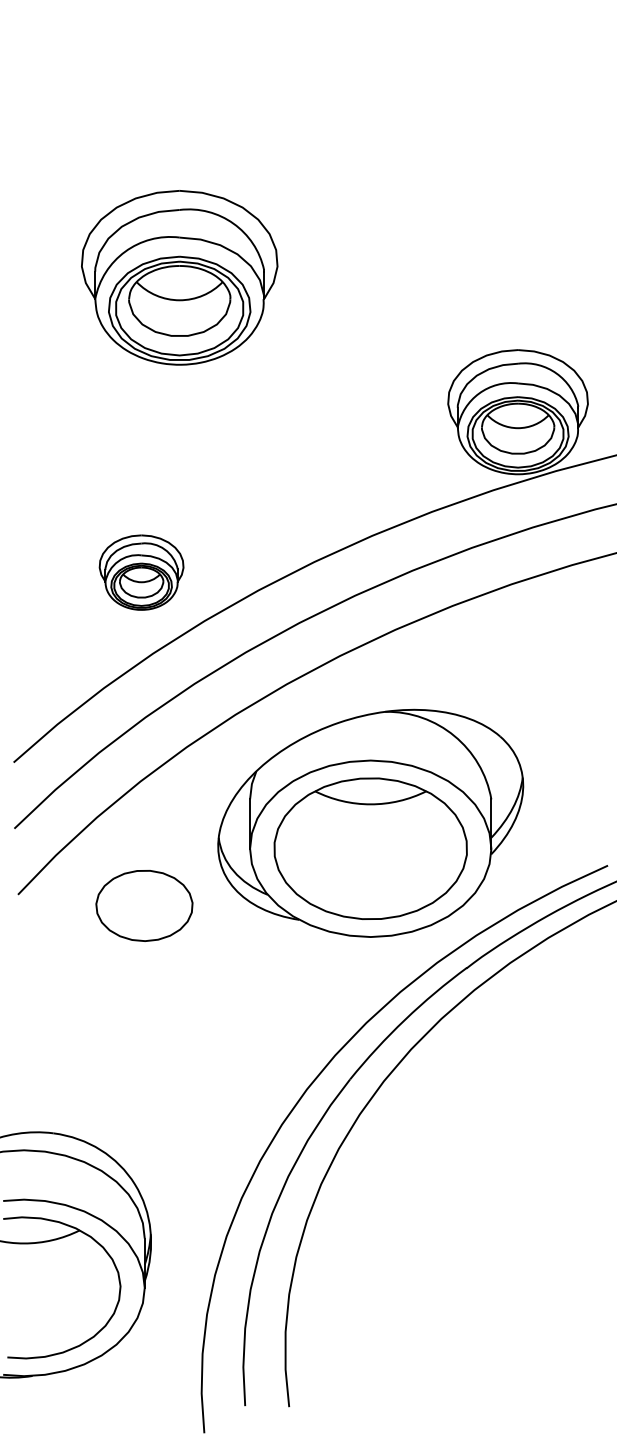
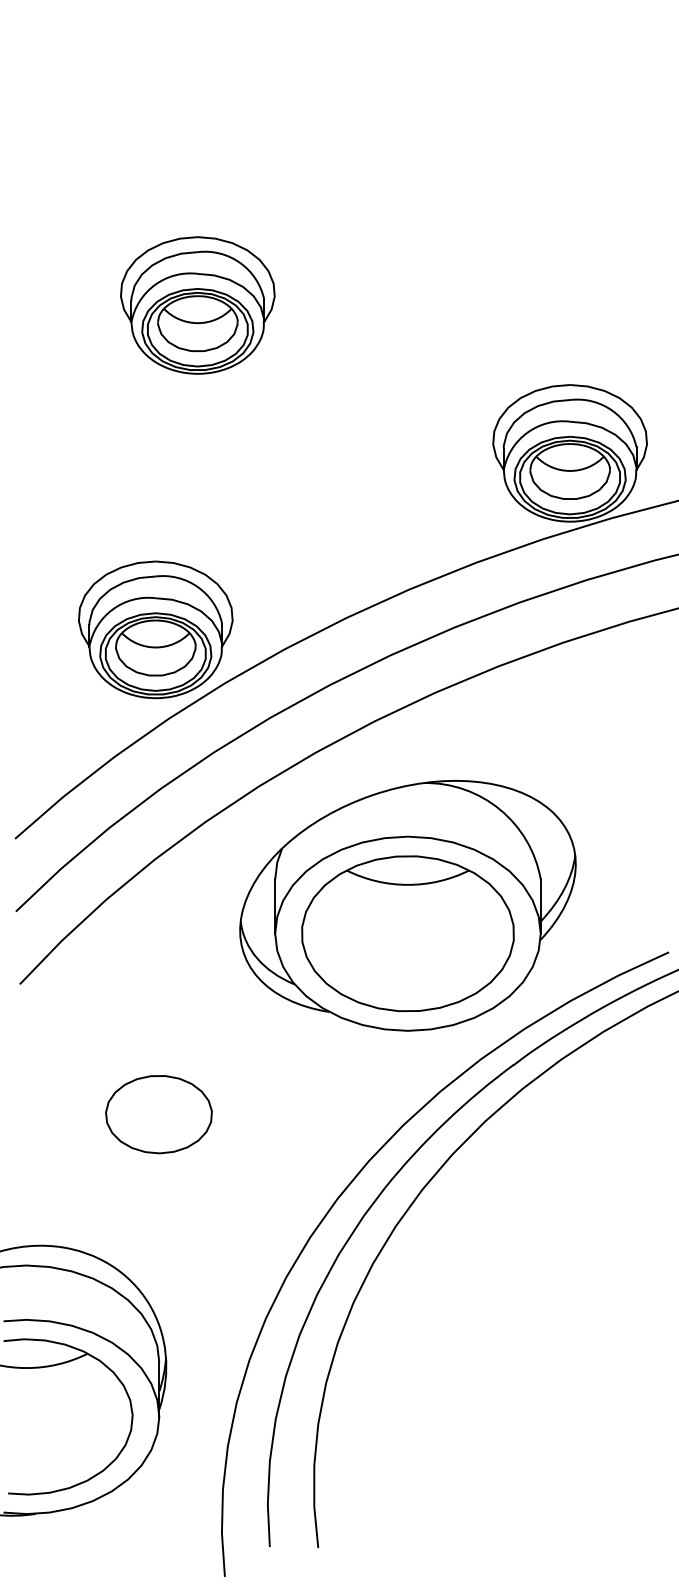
part: (179, 277) -> (197, 305), size x0.71
part: (141, 572) -> (155, 629), size x1.67
part: (144, 905) -> (158, 1114), moved

